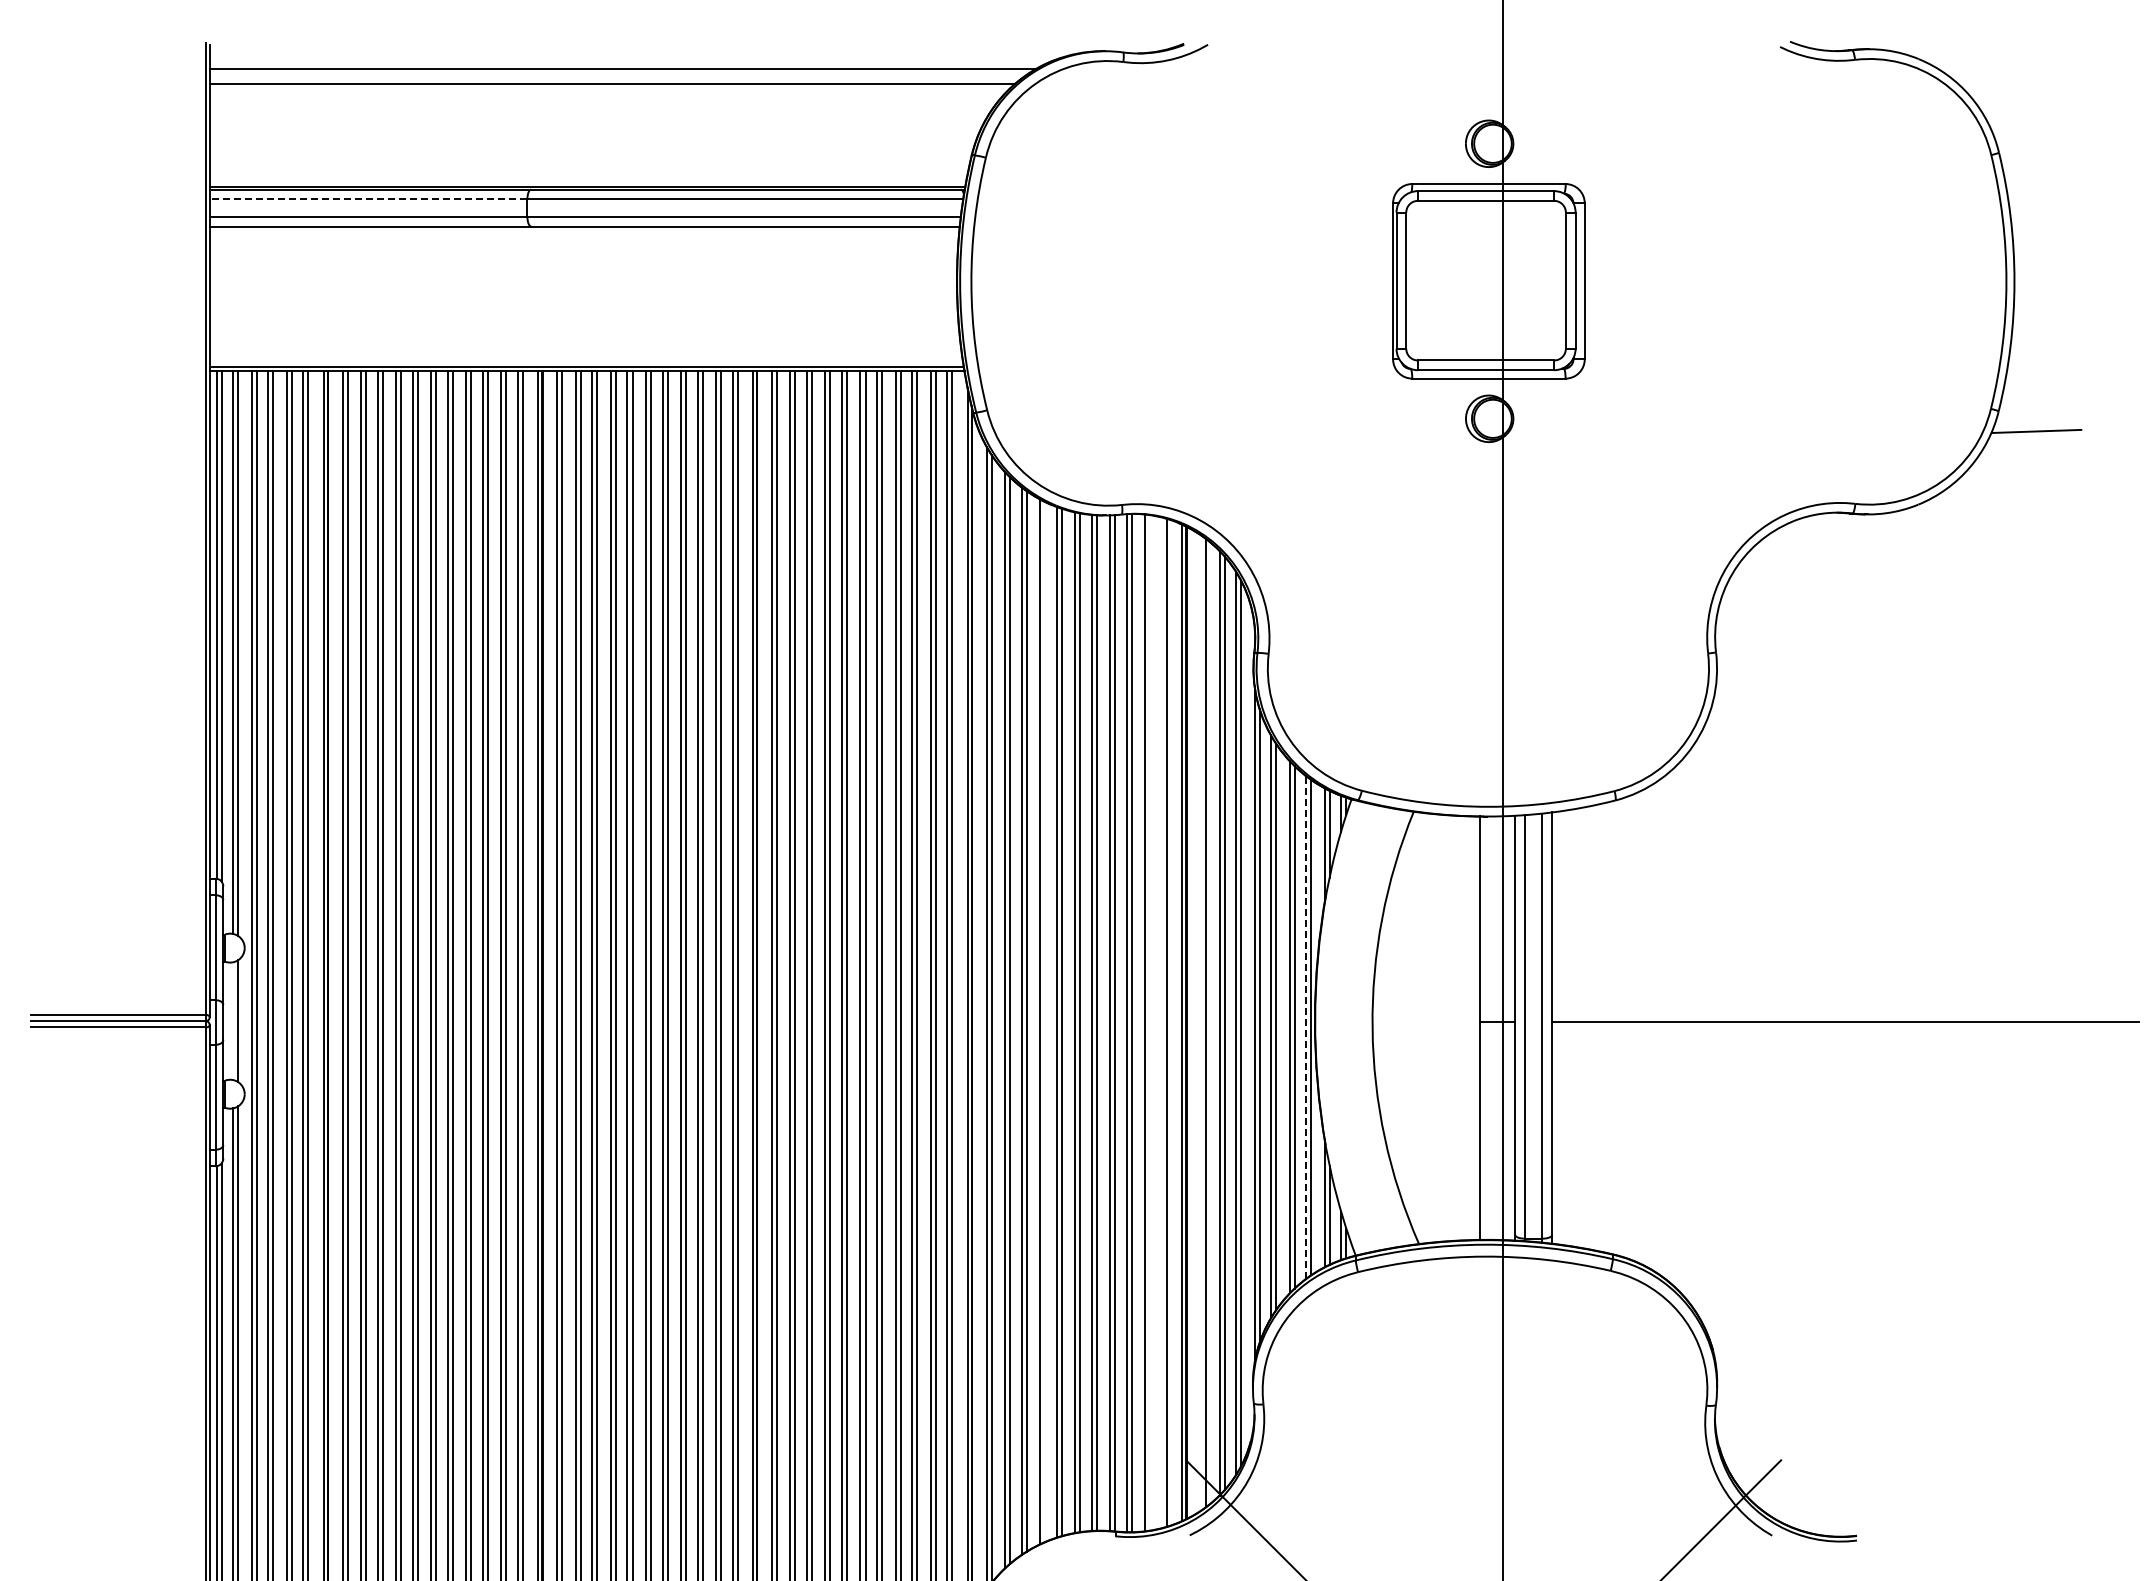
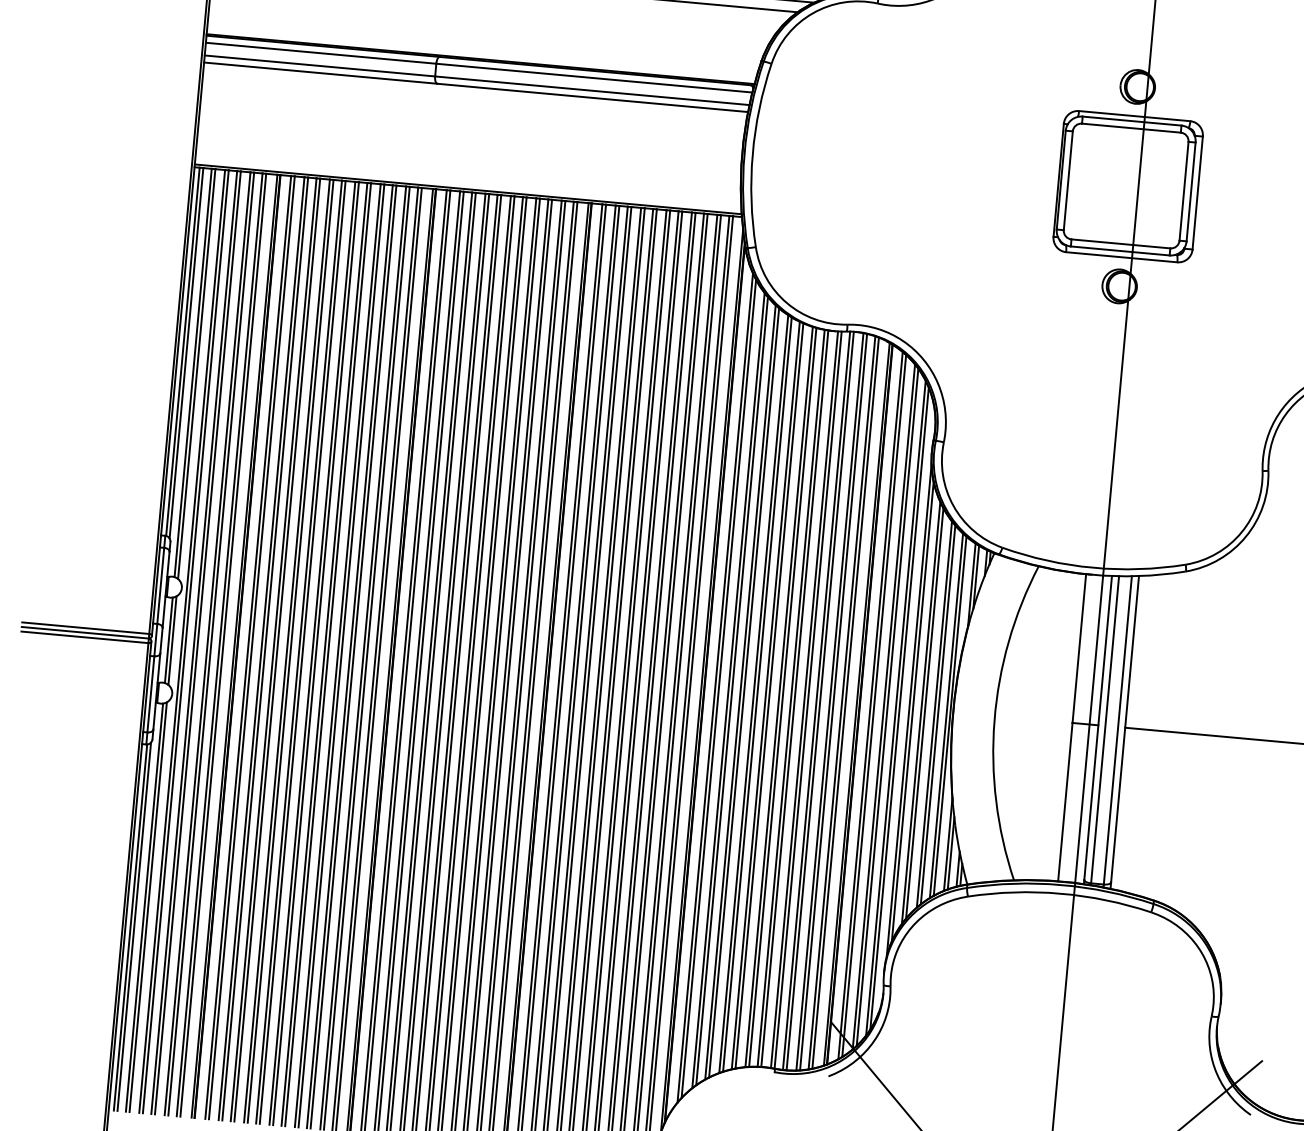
line: (368, 199) -> (321, 53), dashed -> solid
line: (233, 1021) -> (168, 640), added
line: (1045, 1021) -> (757, 694), added
line: (1150, 1022) -> (833, 701), added
line: (1161, 1022) -> (841, 702), added
line: (1201, 1022) -> (870, 705), added
line: (1306, 1027) -> (946, 715), dashed -> solid

